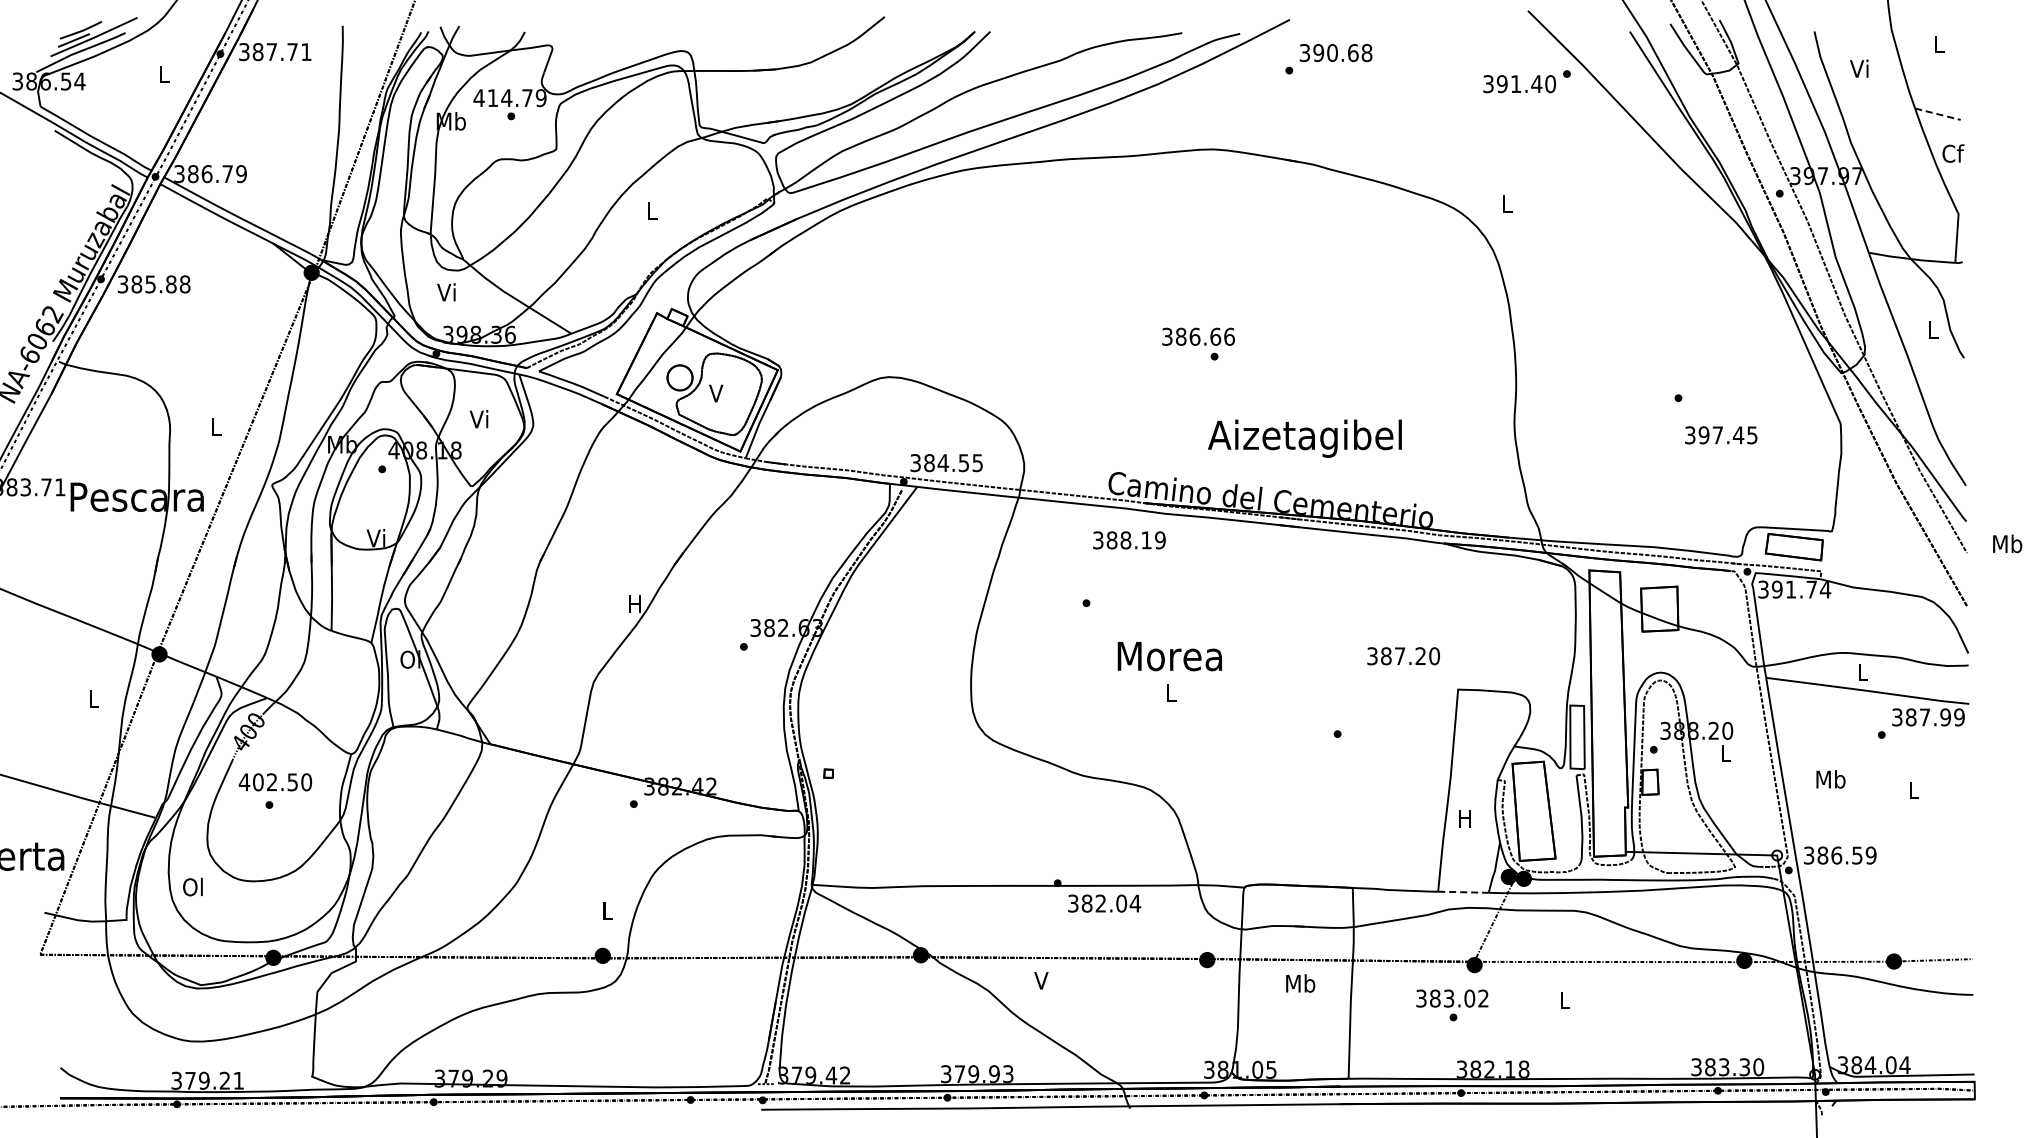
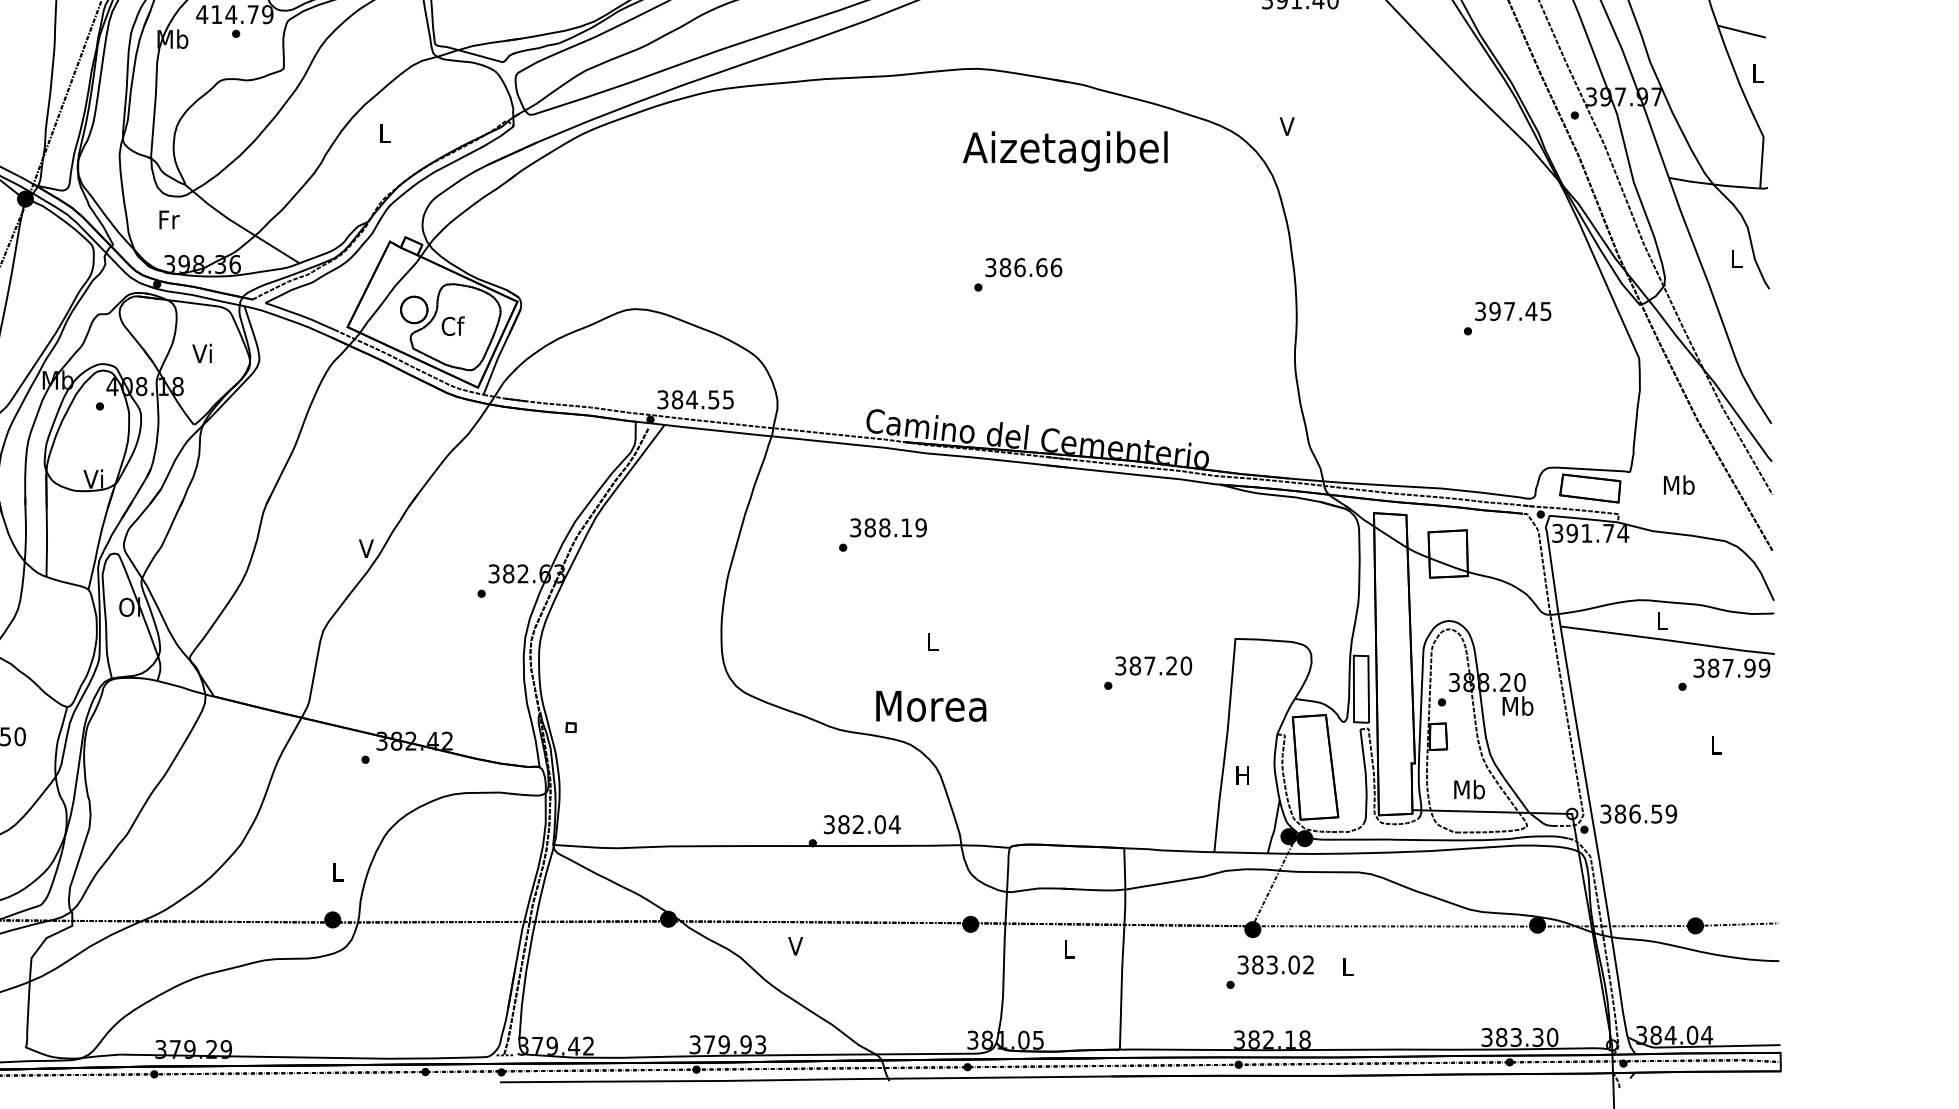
line: (1938, 114) -> (1742, 31), dashed -> solid
text: (1953, 153) -> (1758, 73), Cf -> L
text: (1507, 203) -> (1287, 125), L -> V
text: (447, 292) -> (168, 219), Vi -> Fr
text: (1198, 336) -> (1023, 267), moved
text: (716, 393) -> (452, 326), V -> Cf
text: (1721, 435) -> (1513, 311), moved
text: (1304, 438) -> (1064, 151), moved
text: (1129, 540) -> (888, 527), moved
text: (2007, 543) -> (1679, 484), moved
text: (634, 603) -> (366, 548), H -> V
text: (1169, 656) -> (930, 706), moved
text: (1403, 656) -> (1153, 666), moved
text: (1725, 753) -> (1517, 706), L -> Mb
text: (1830, 779) -> (1469, 789), moved
line: (1463, 892) -> (1241, 853), dashed -> solid
text: (1104, 903) -> (862, 824), moved
text: (1300, 983) -> (1069, 949), Mb -> L
text: (1452, 998) -> (1275, 964), moved

